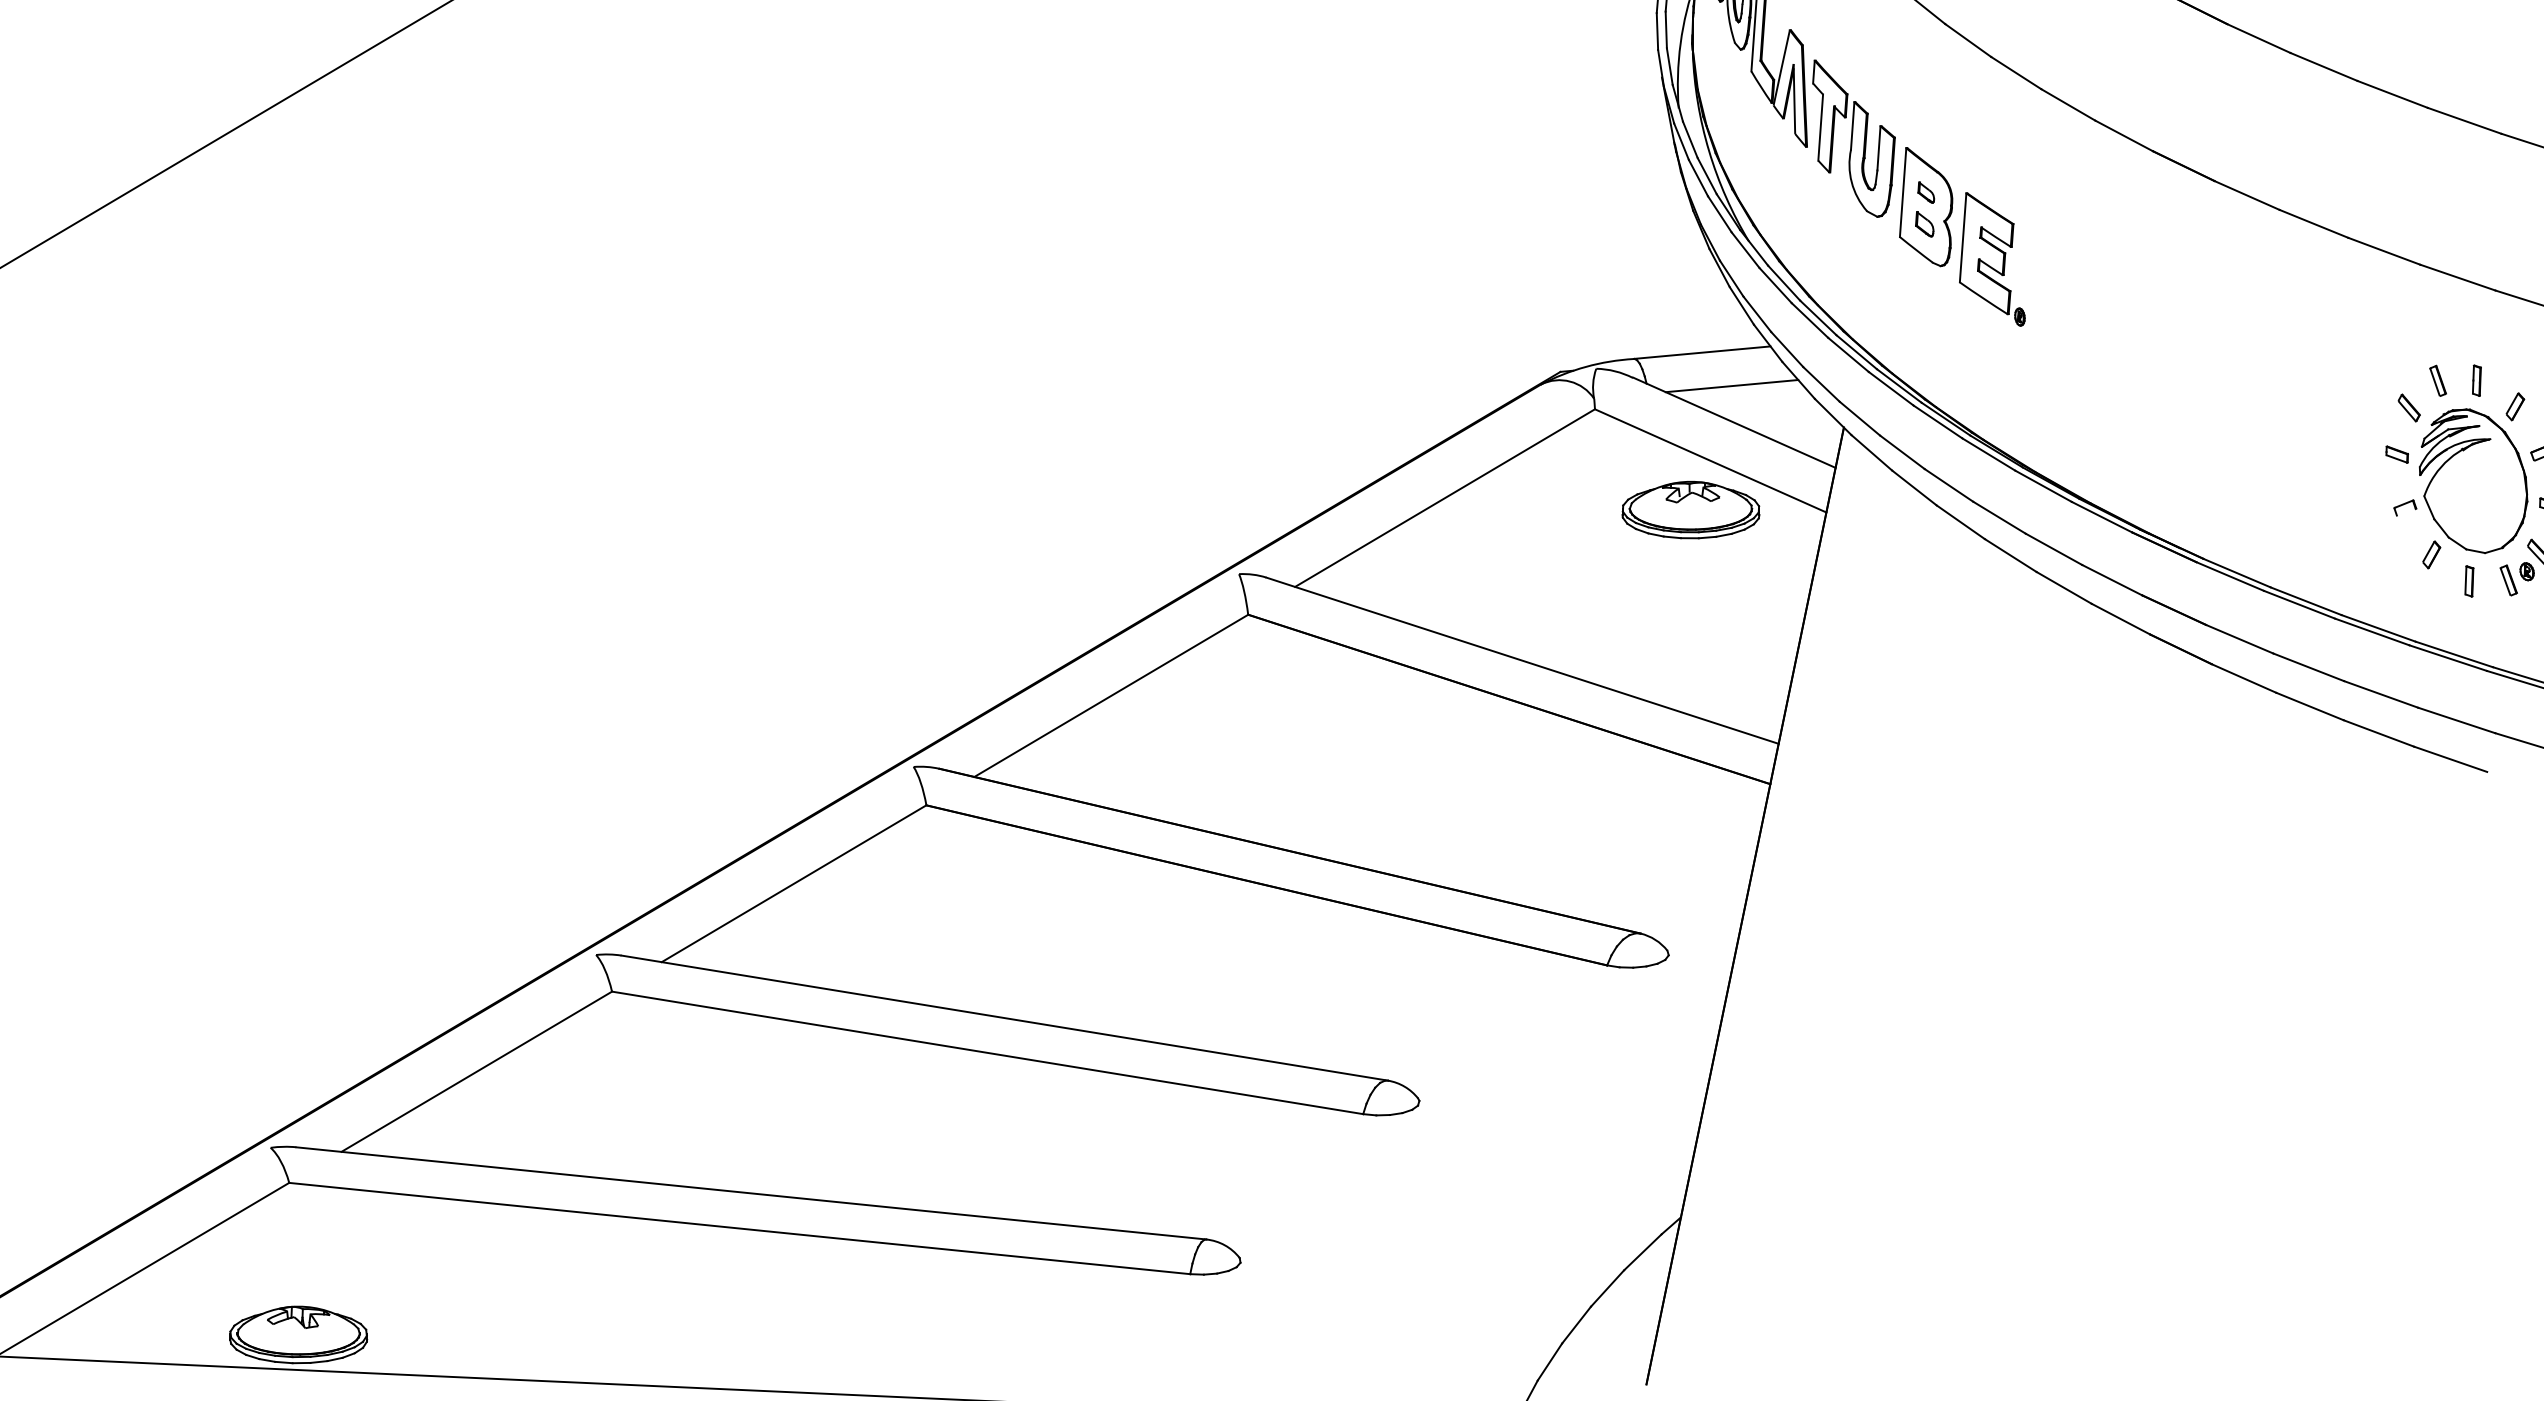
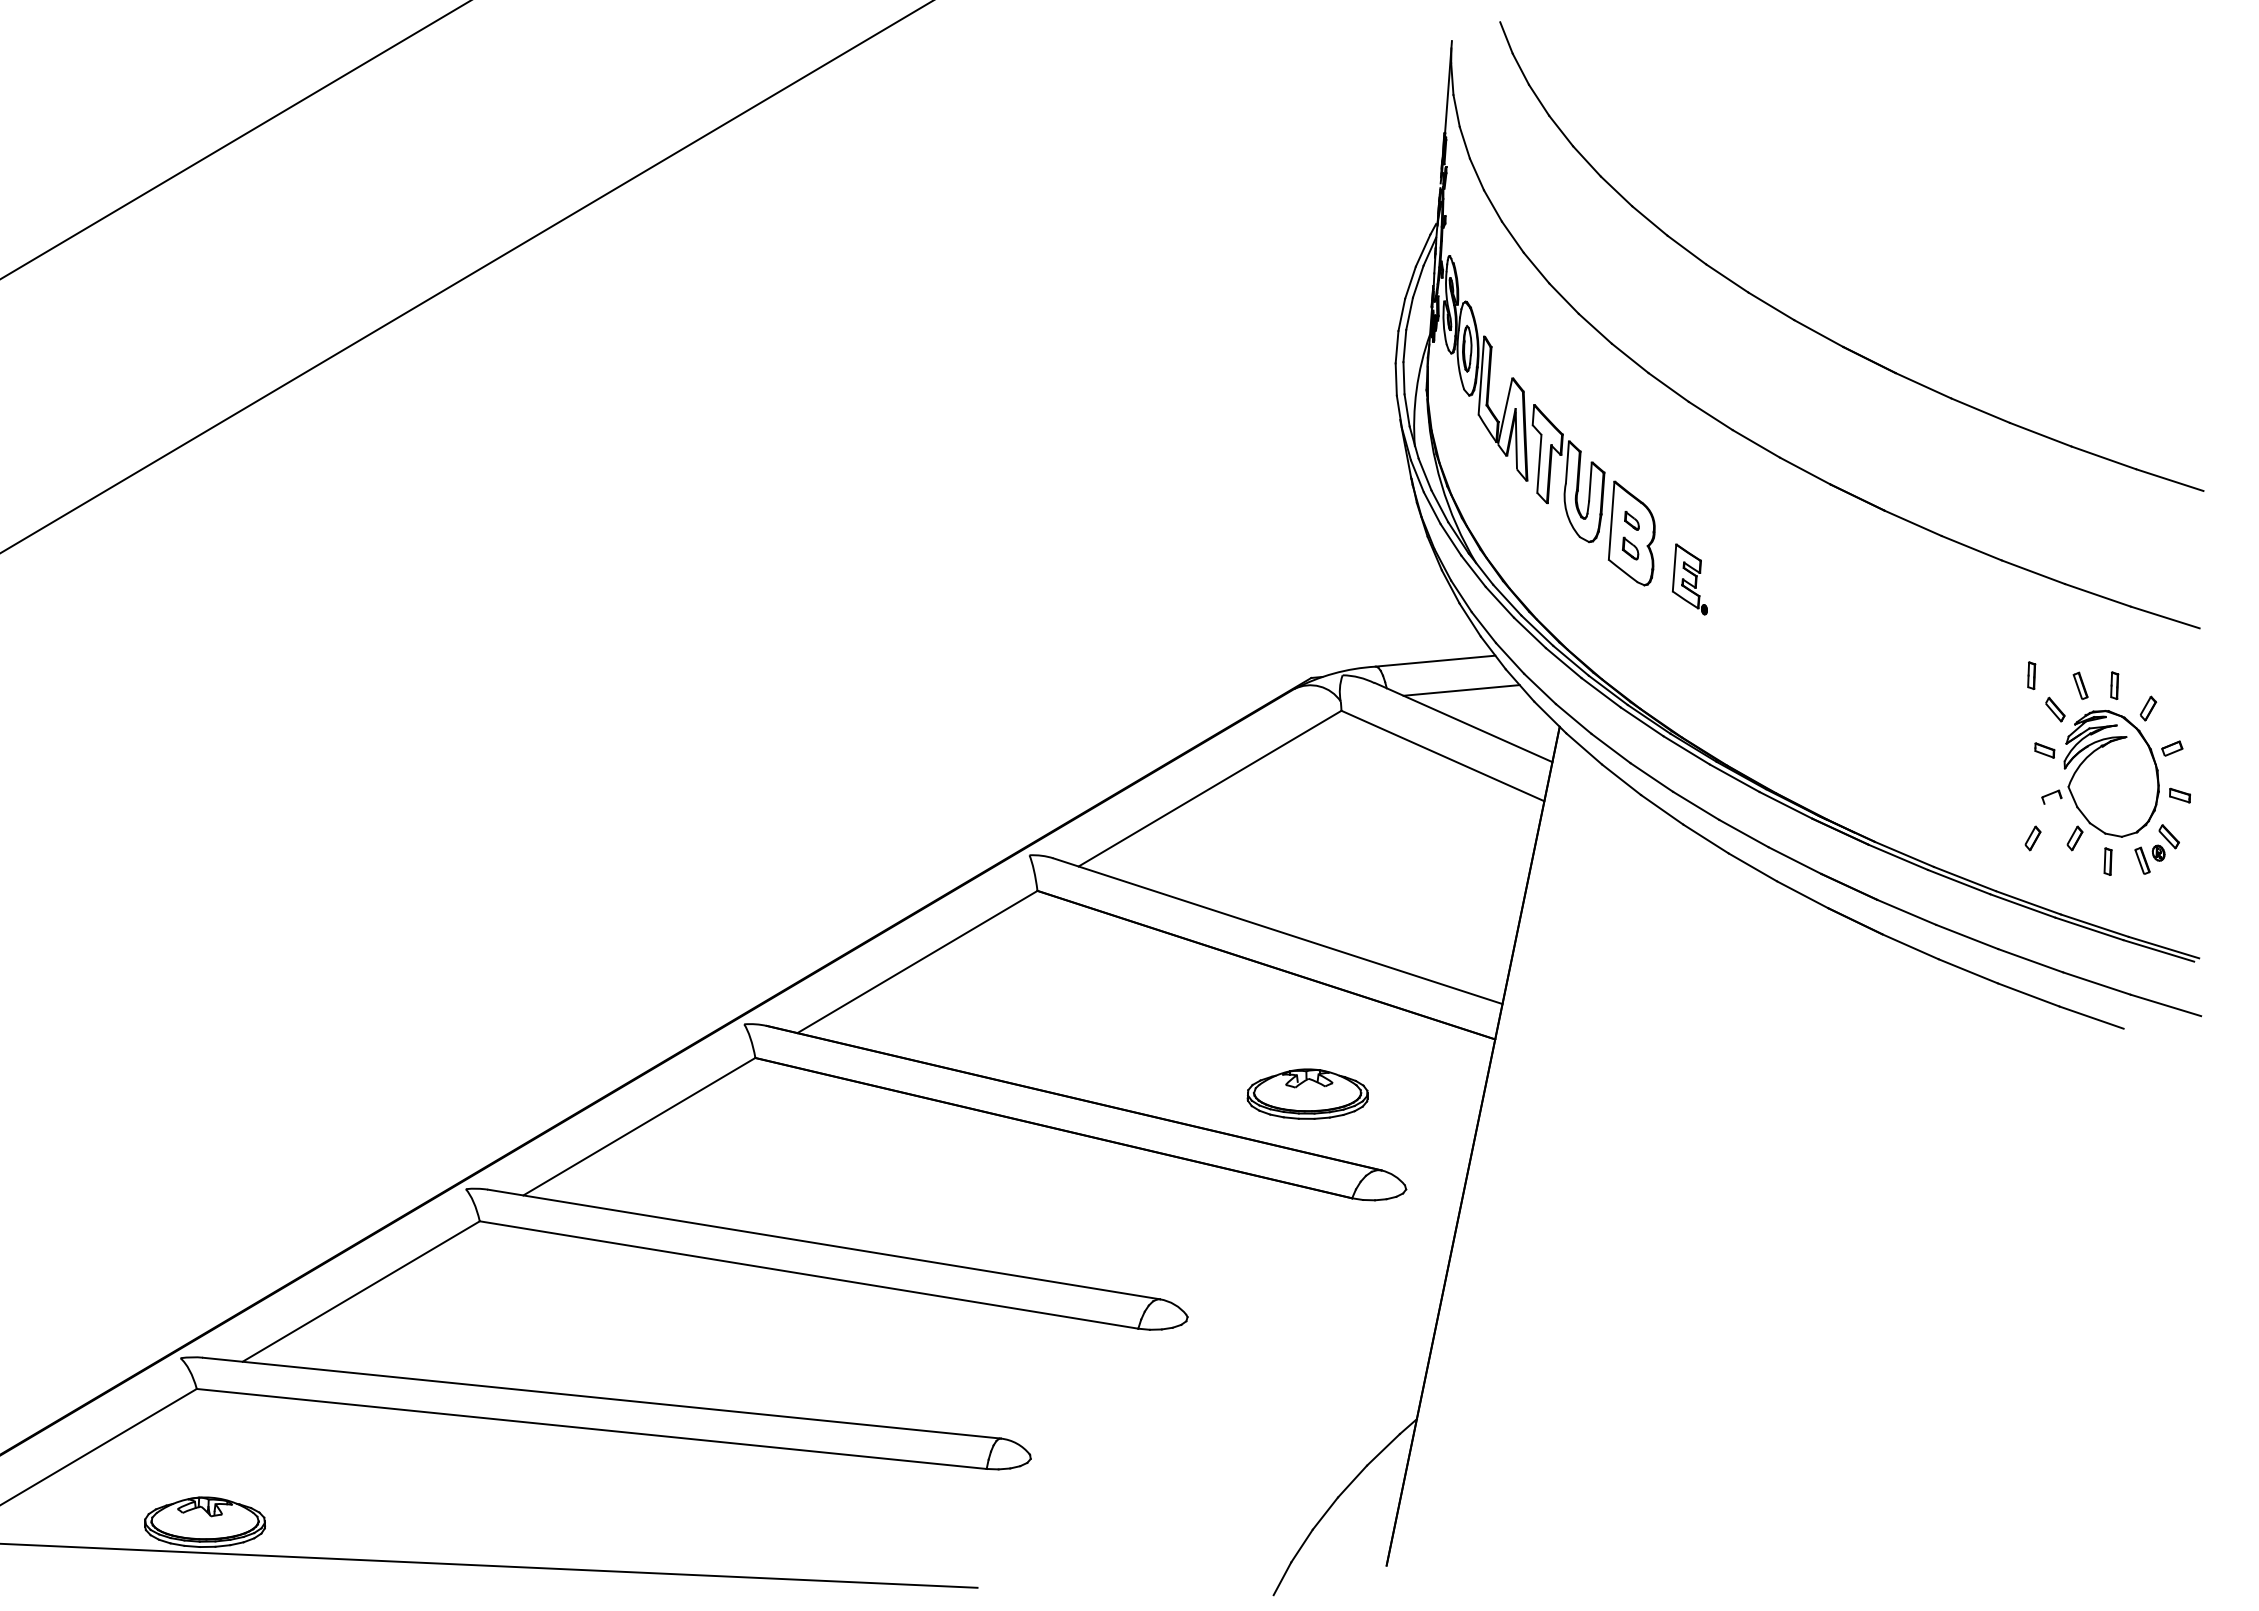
part: (1991, 259) -> (1689, 579), size x0.6
part: (2382, 369) -> (2031, 675), added
part: (1690, 509) -> (1307, 1093), moved
part: (2383, 554) -> (2032, 838), added

